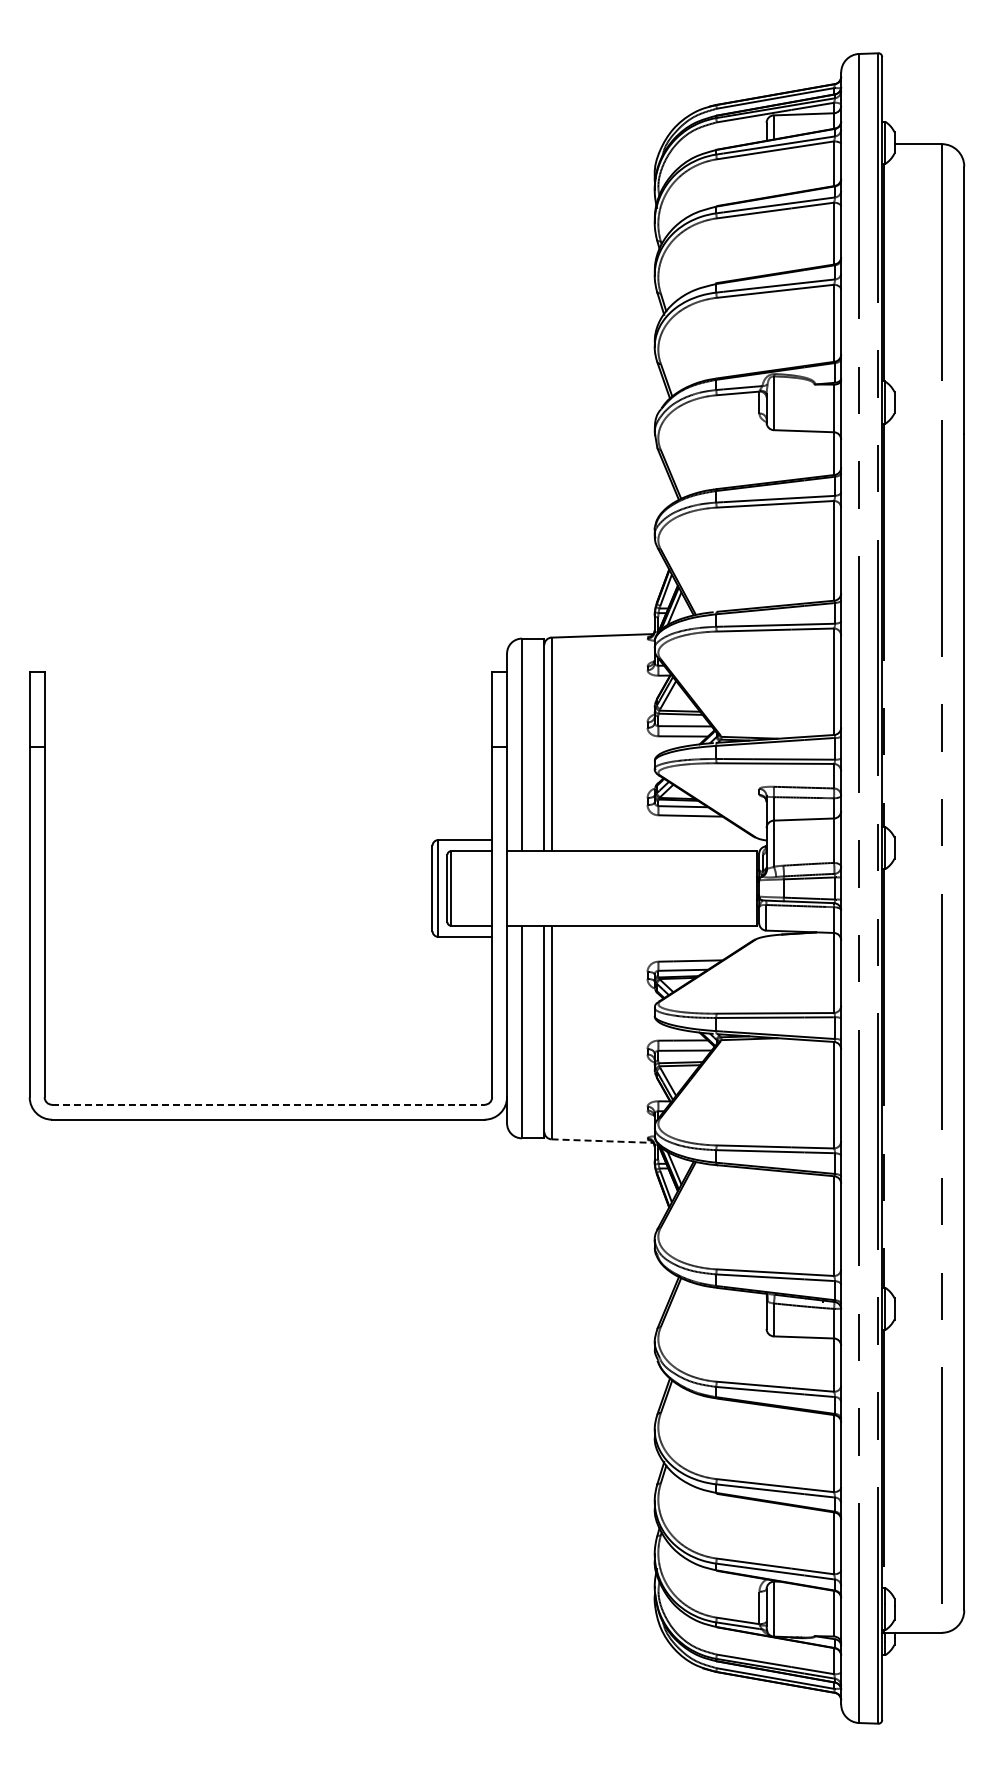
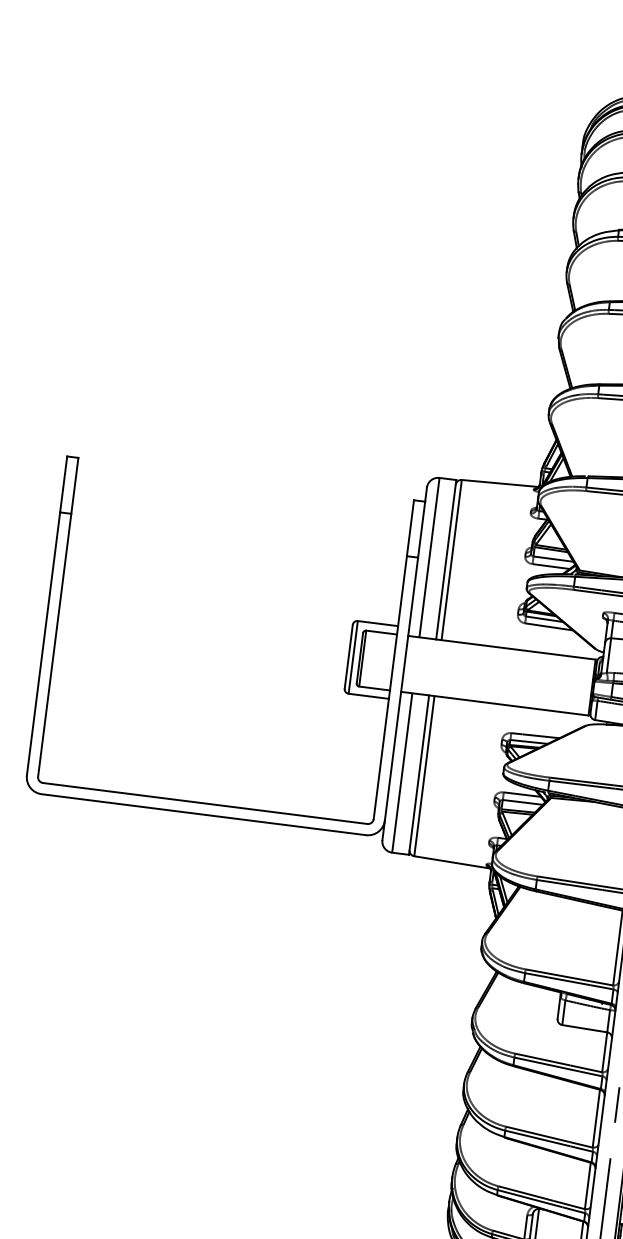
line: (268, 1104) -> (205, 803), dashed -> solid
line: (603, 1141) -> (453, 862), dashed -> solid

